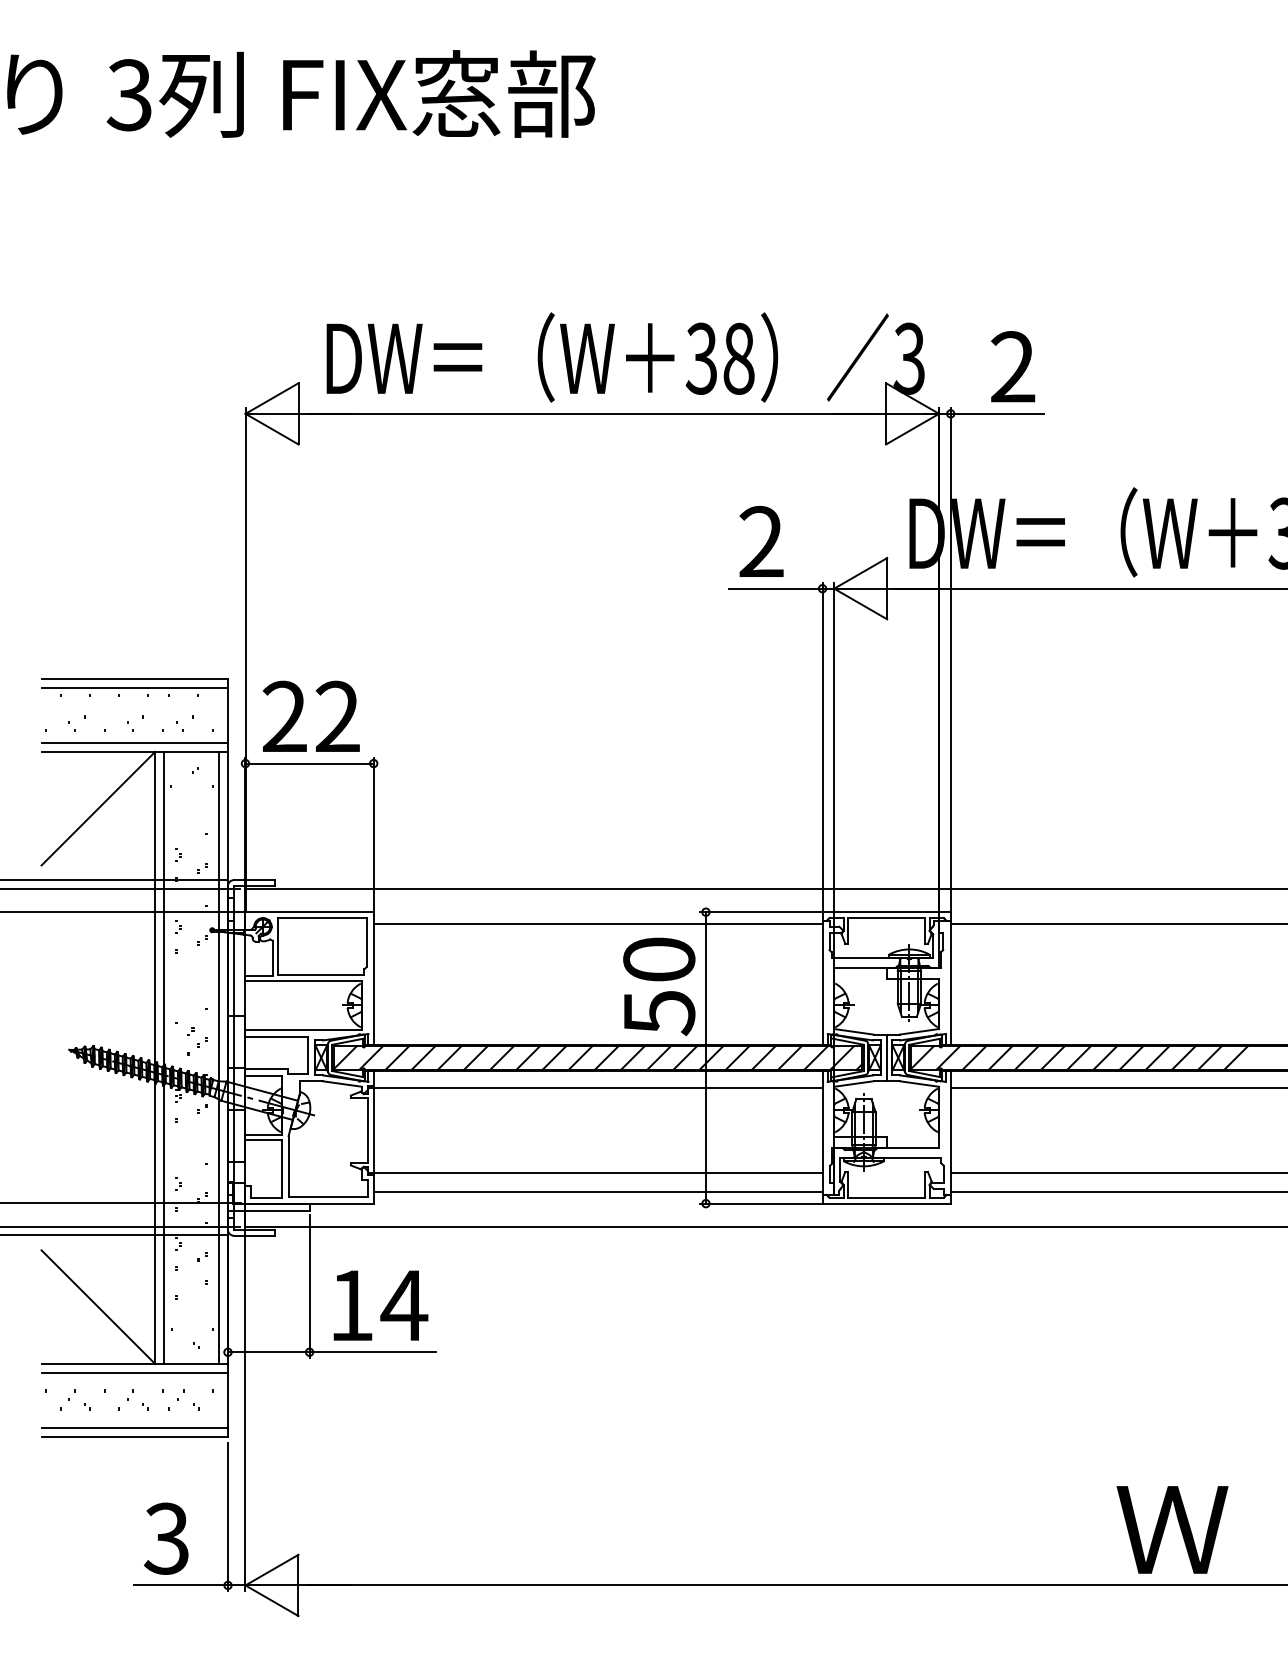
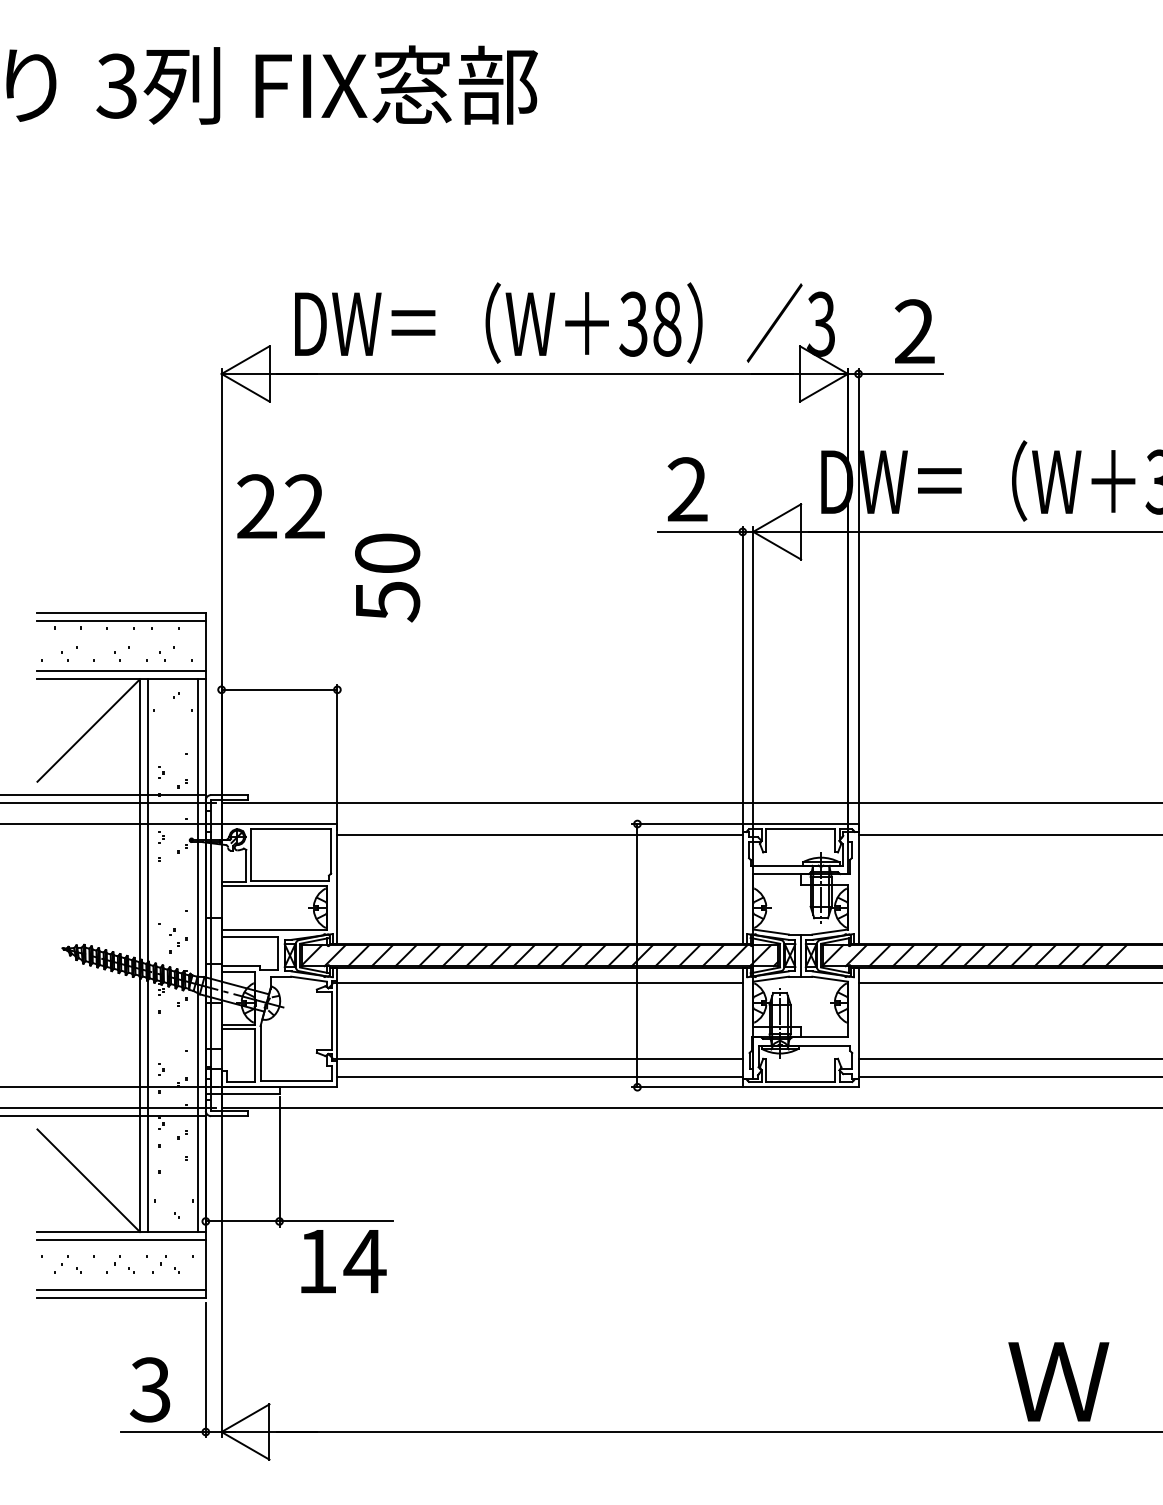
text: (310, 715) -> (280, 505), moved
text: (659, 986) -> (387, 577), moved
text: (380, 1305) -> (343, 1261), moved

